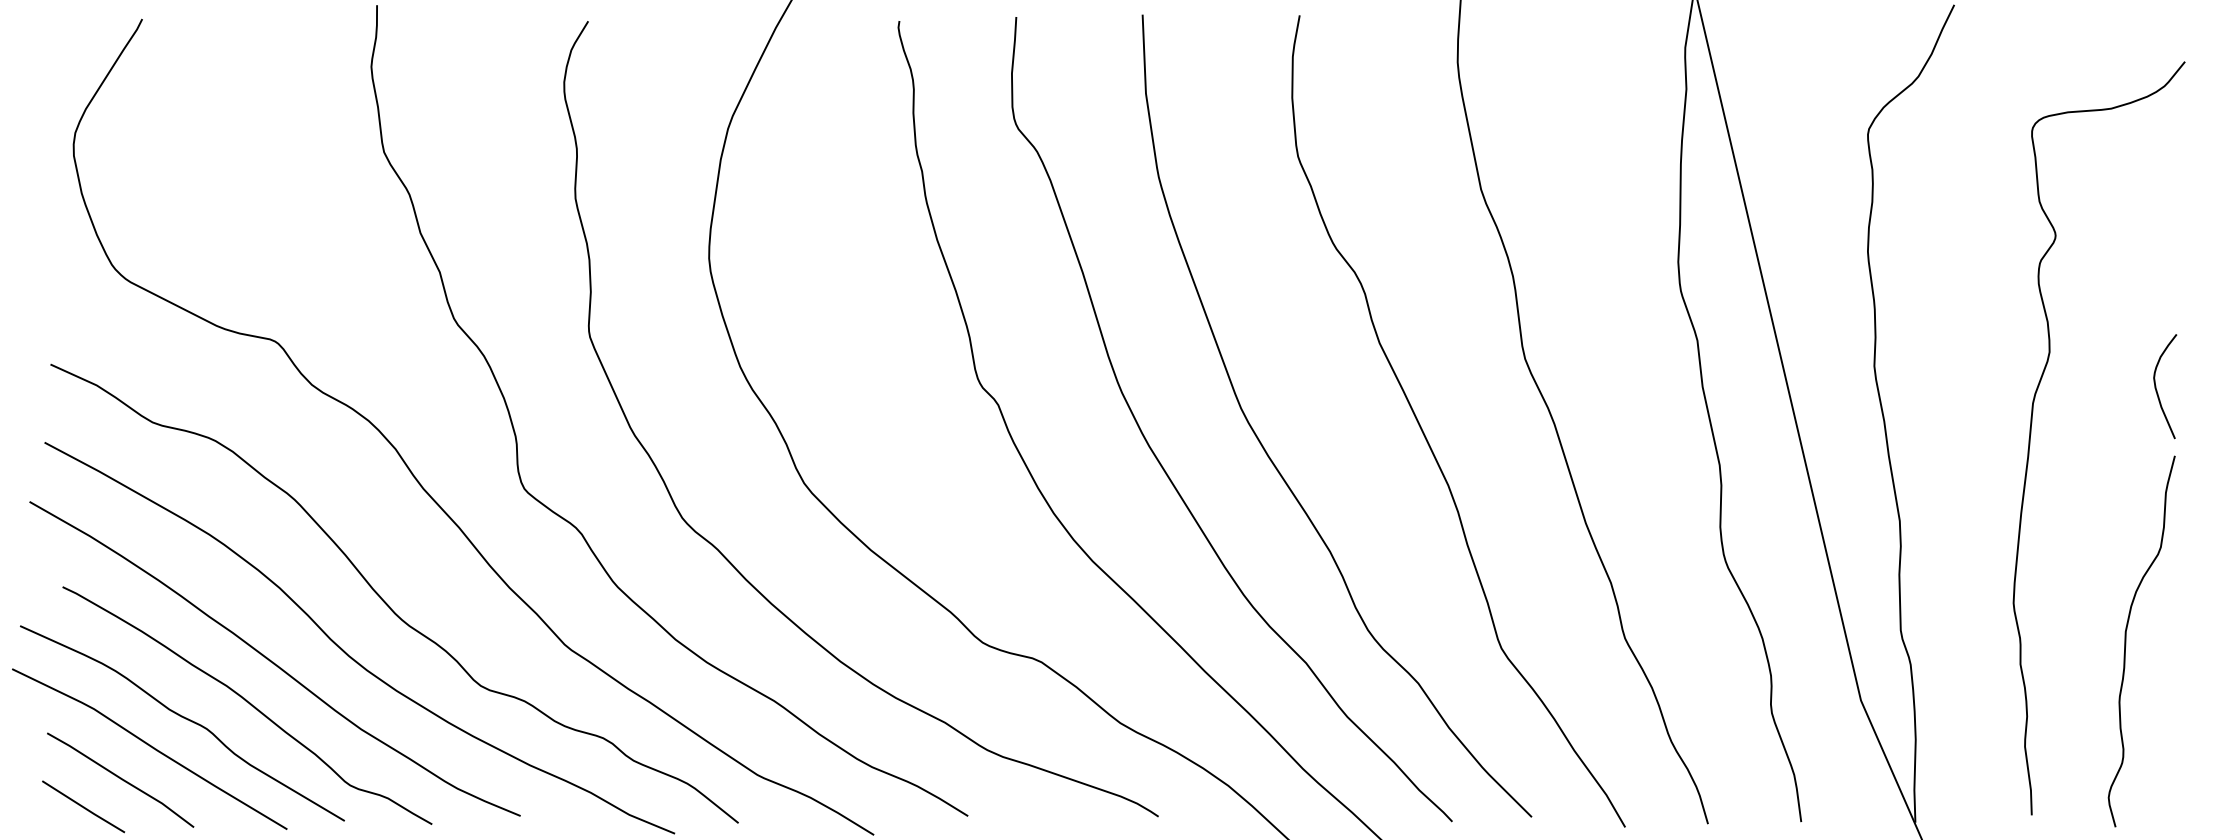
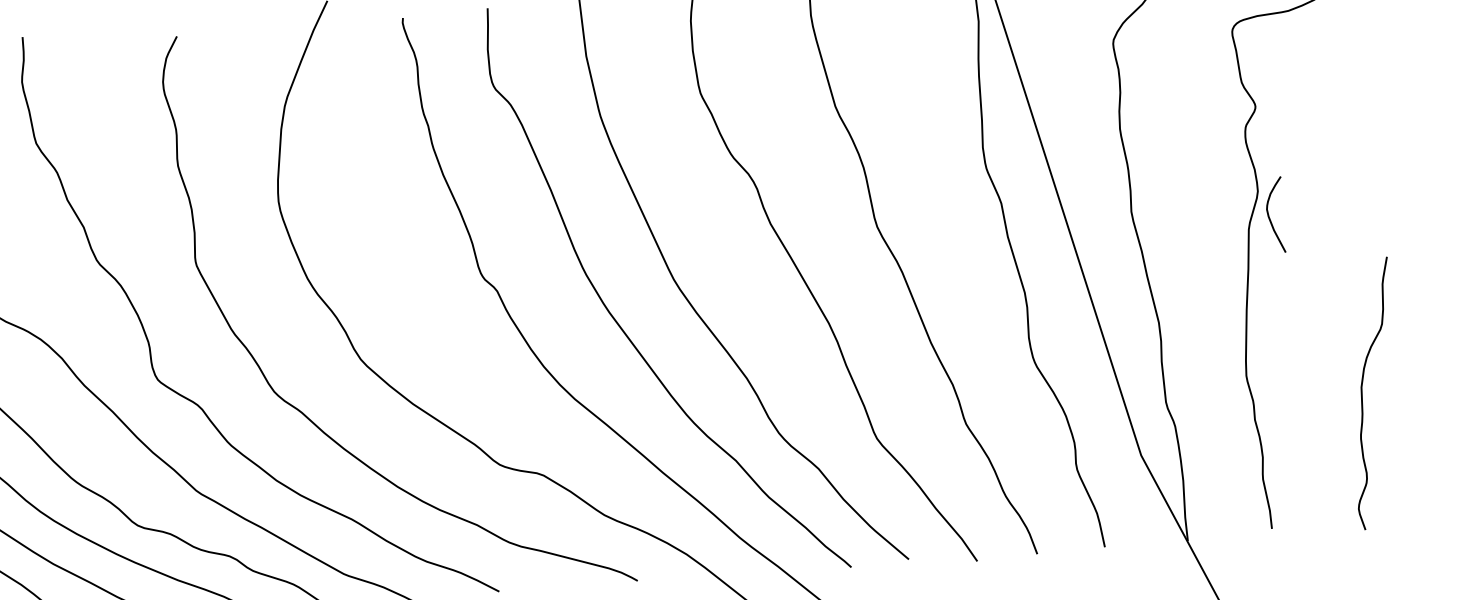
curve: (2157, 390) -> (1270, 218), moved
curve: (2126, 641) -> (1362, 394), moved

